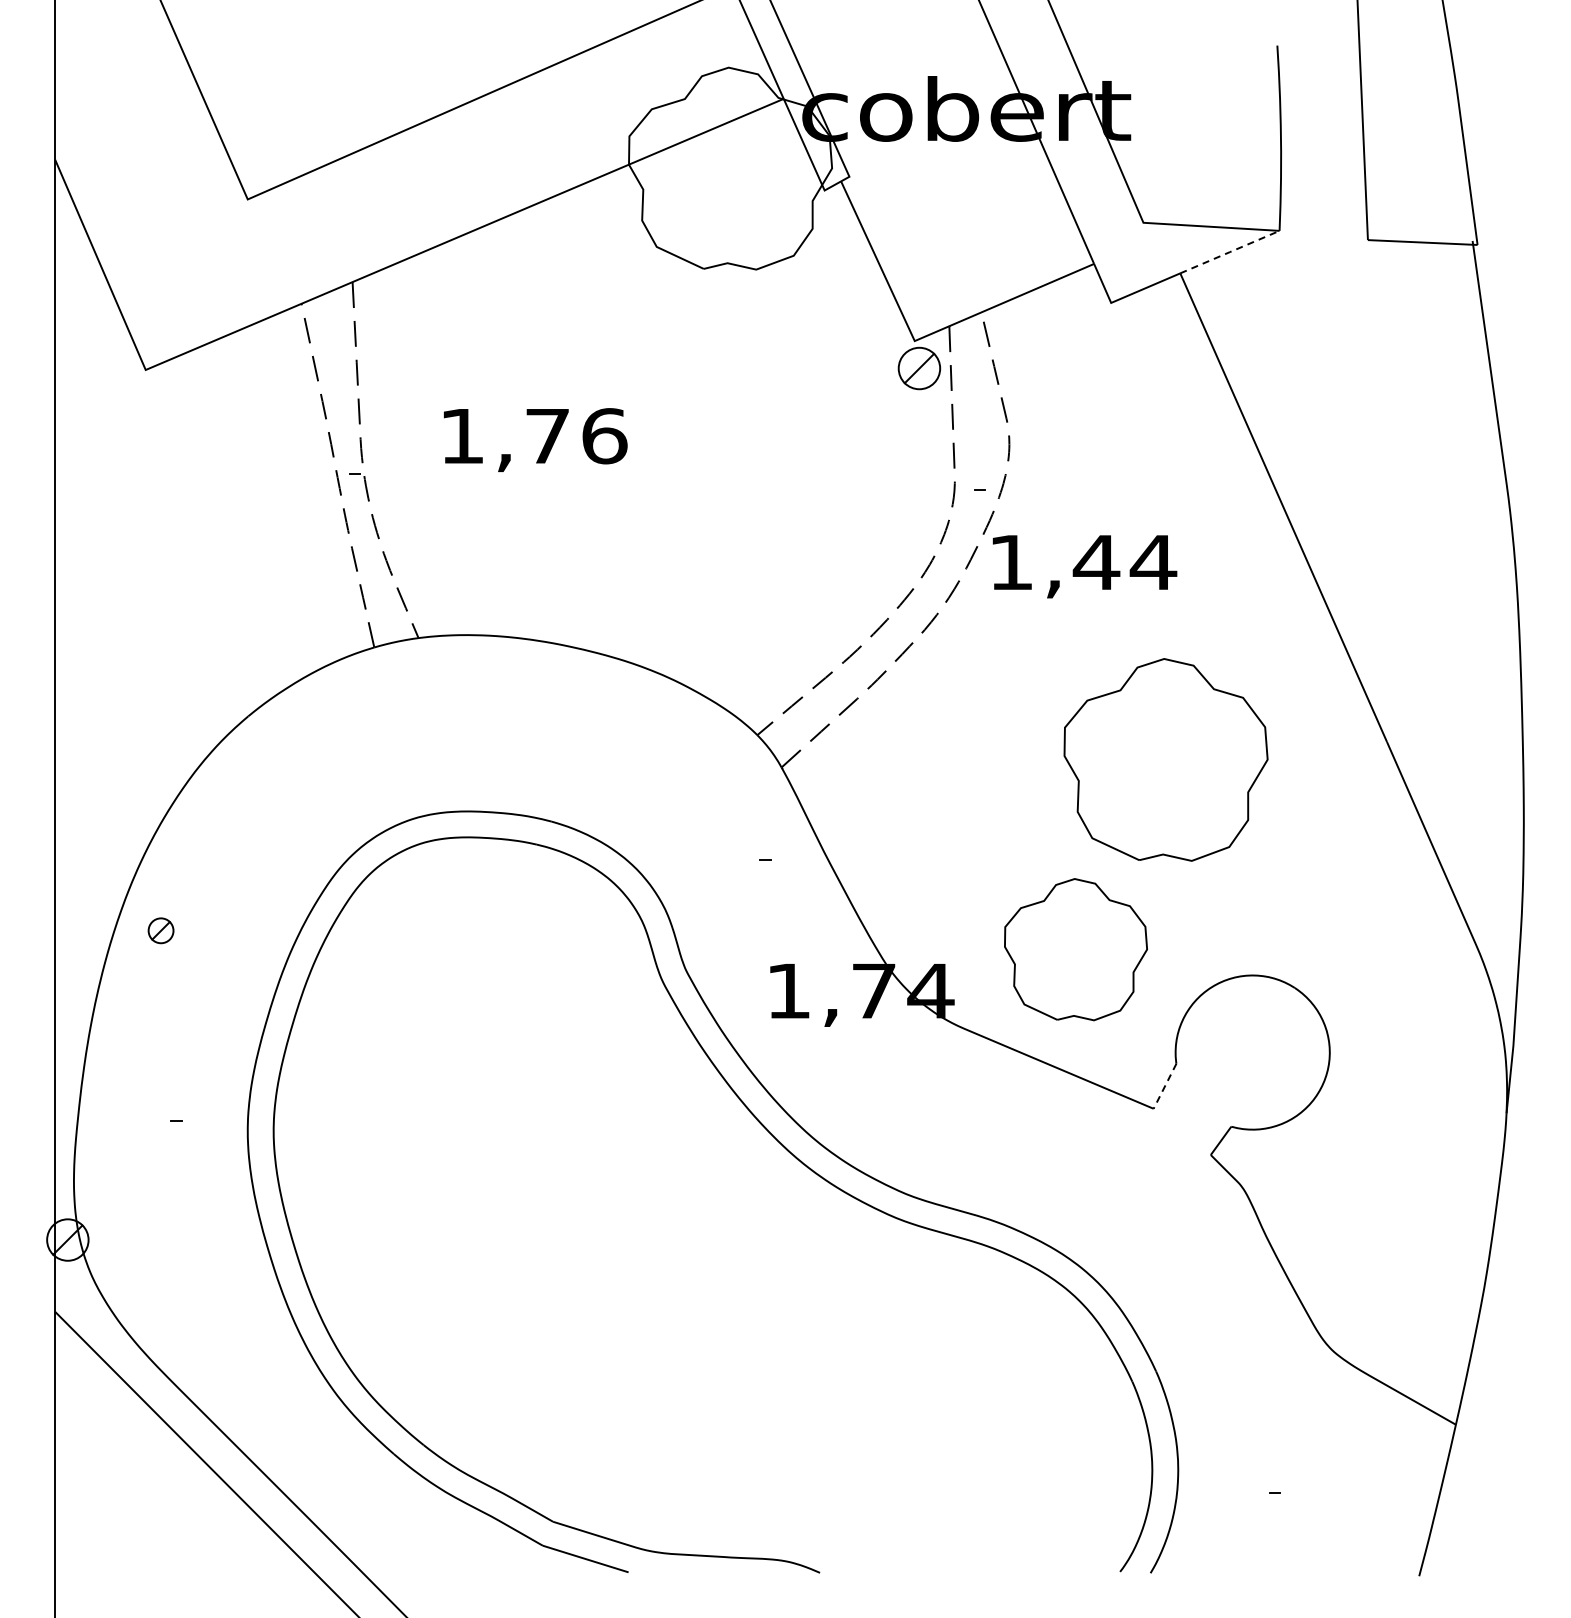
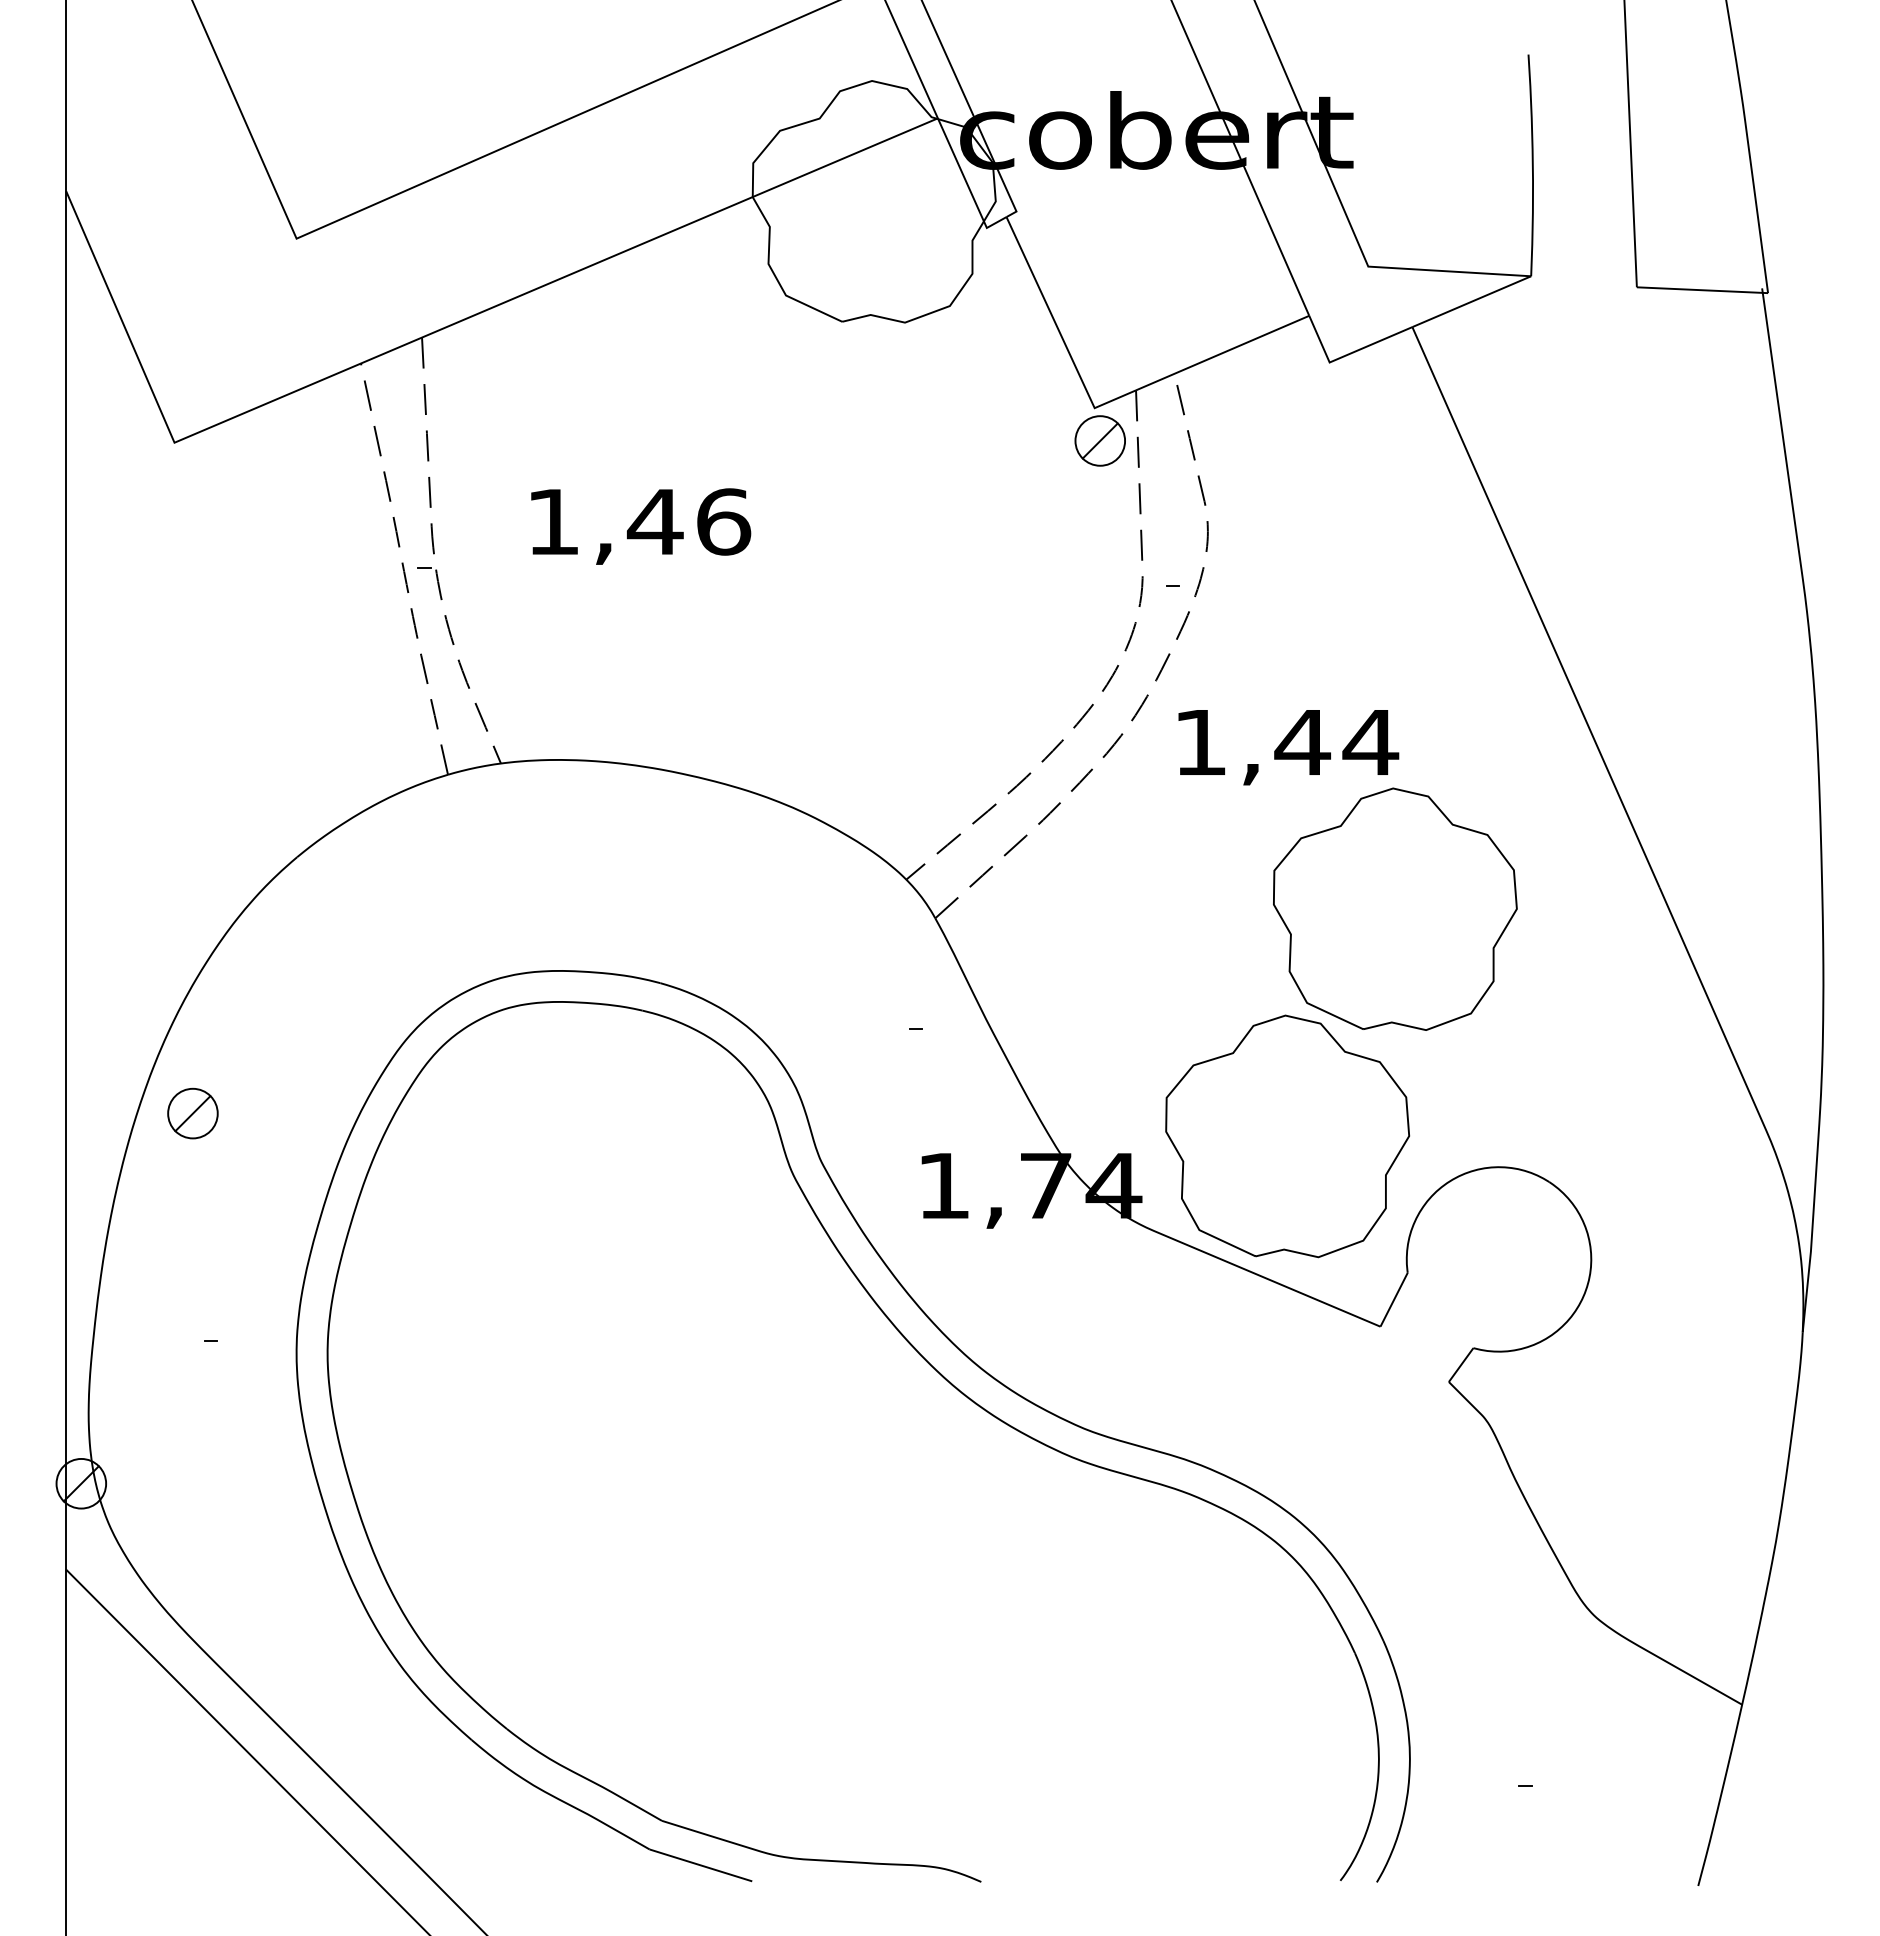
line: (1229, 252) -> (1471, 302), dashed -> solid
text: (547, 436) -> (655, 522), 1,76 -> 1,46
text: (1084, 566) -> (1288, 747), moved
part: (160, 930) -> (192, 1113), size x1.67
part: (1075, 949) -> (1286, 1136), size x1.43
line: (1164, 1086) -> (1393, 1300), dashed -> solid

